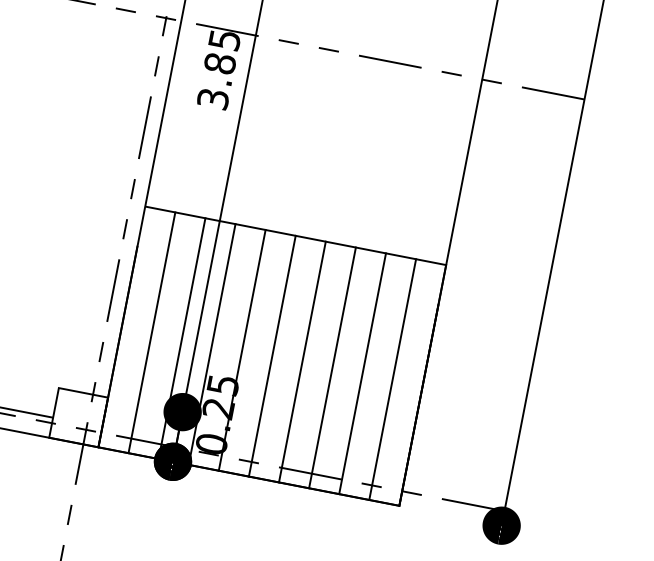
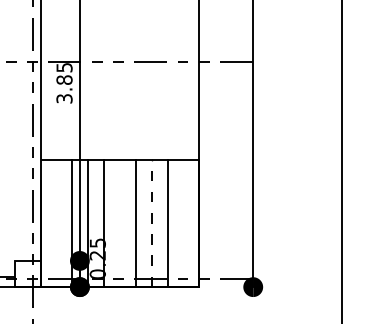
line: (152, 332) -> (56, 223), removed
line: (271, 355) -> (119, 223), removed
line: (332, 367) -> (151, 223), solid -> dashed
line: (392, 379) -> (183, 223), removed

